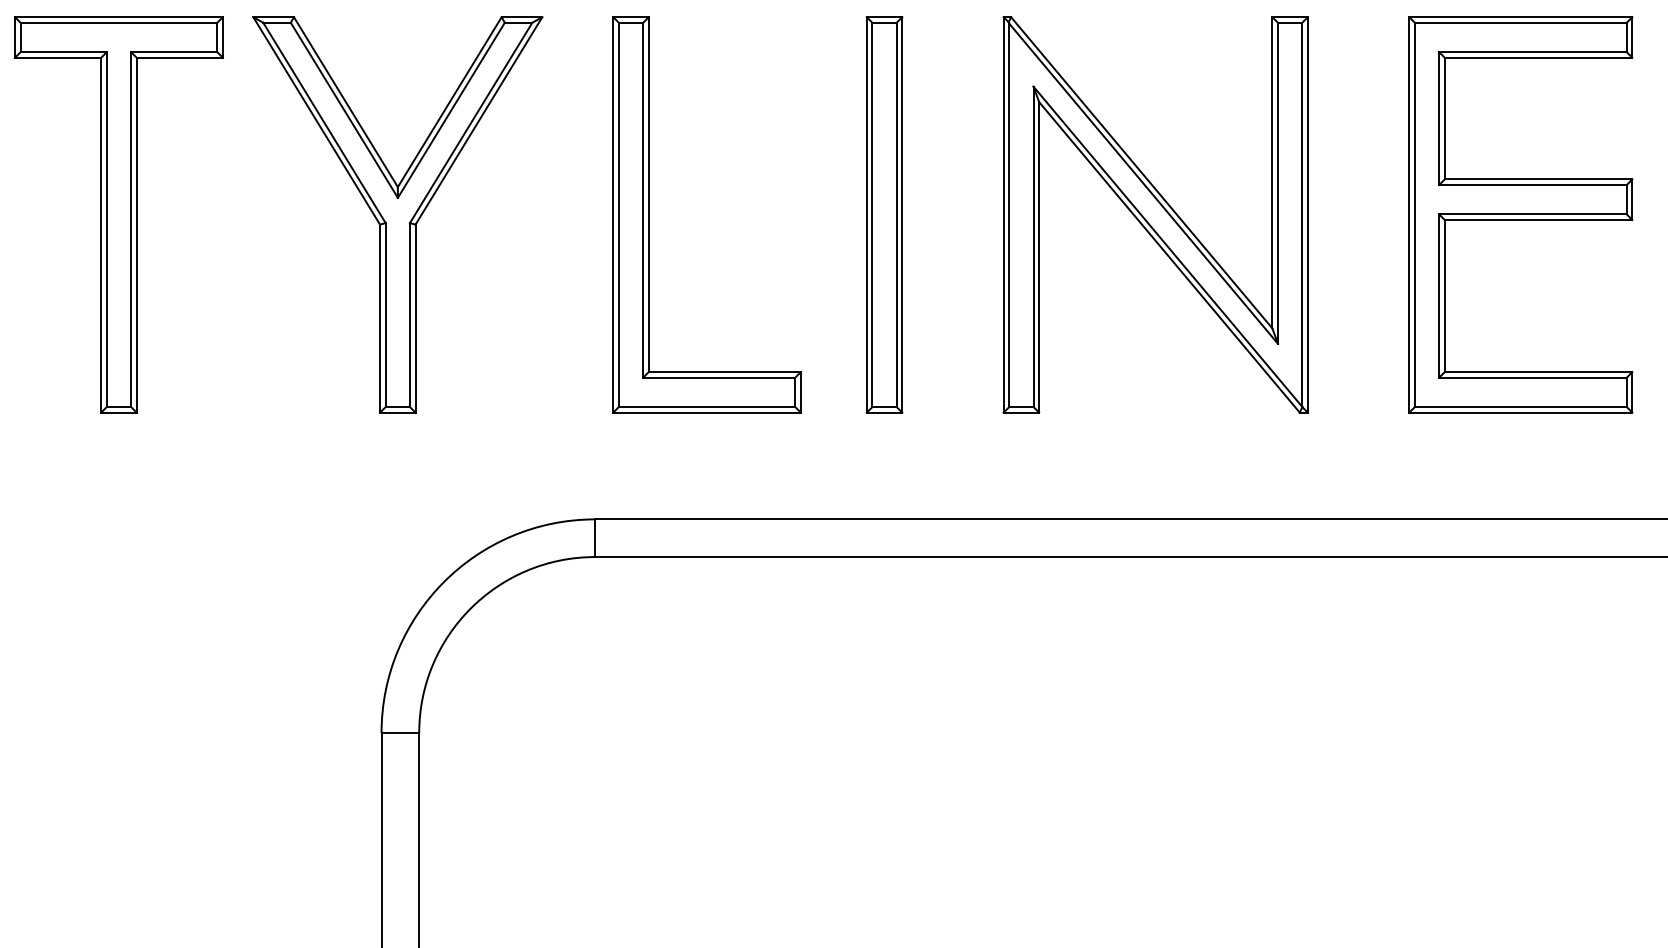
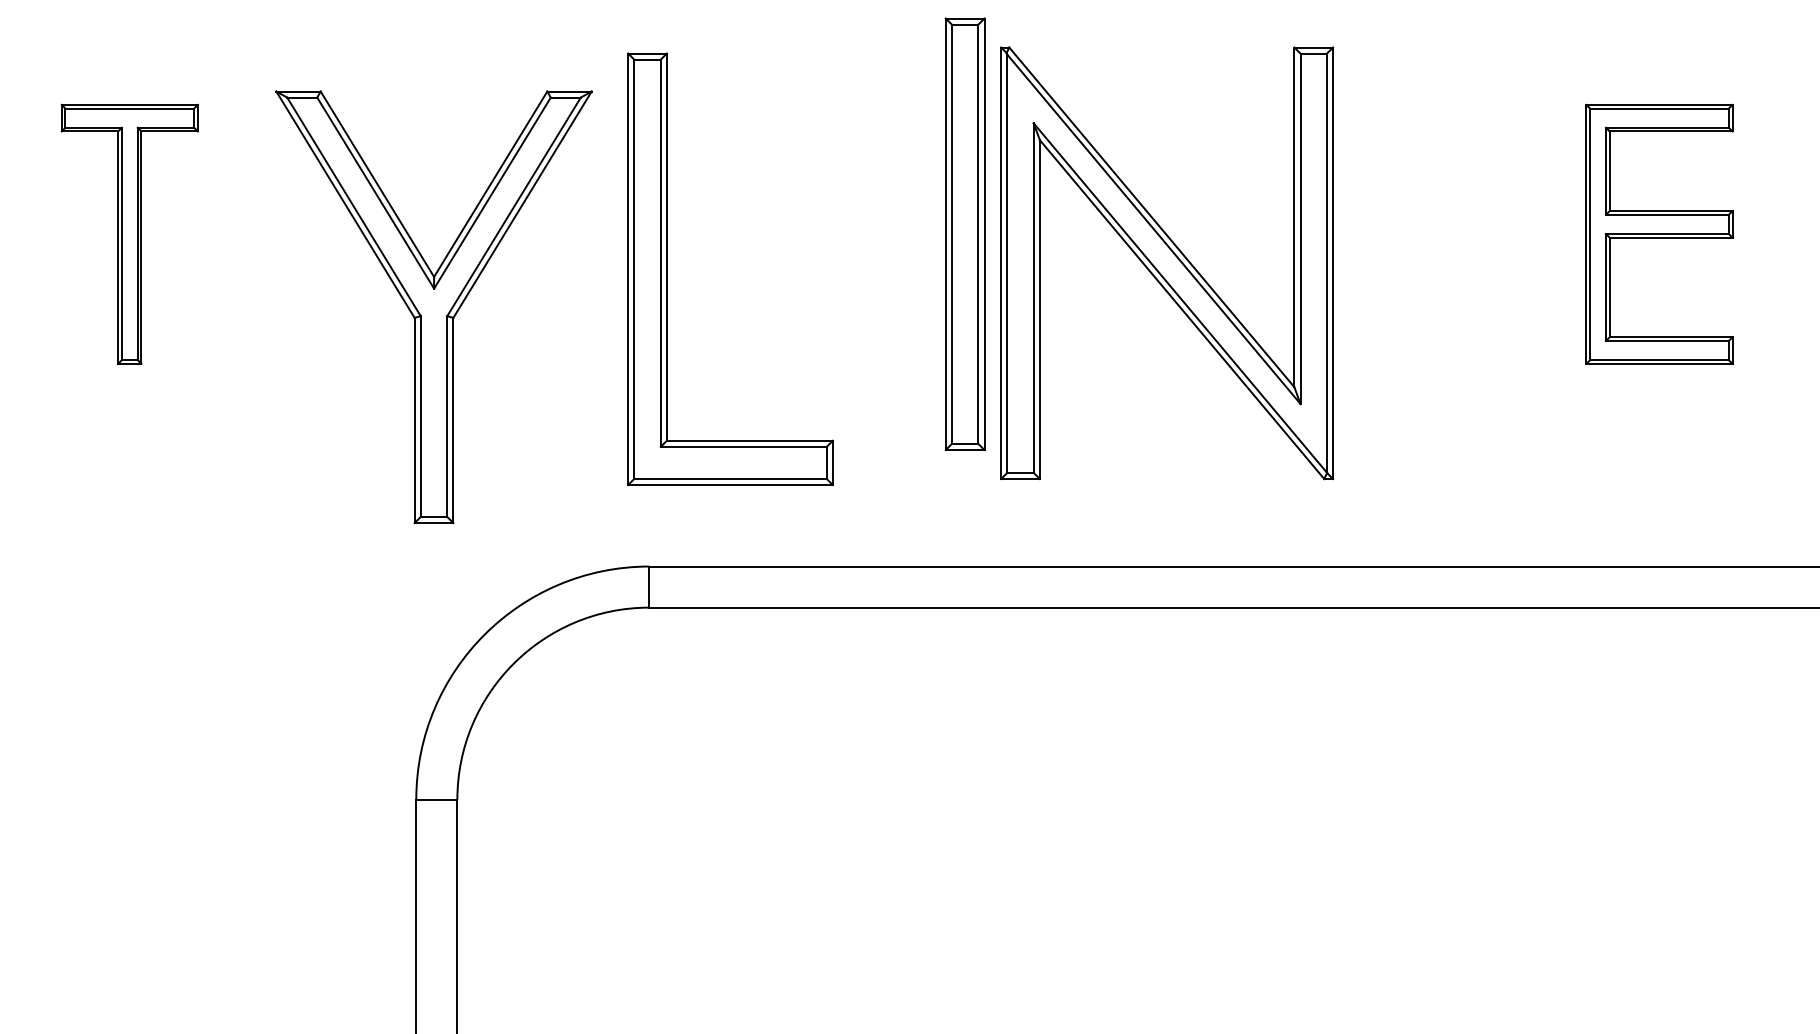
part: (118, 215) -> (129, 234), size x0.6
part: (397, 215) -> (433, 307), moved
part: (649, 215) -> (667, 269), moved
part: (1156, 215) -> (1167, 263), moved
part: (1520, 215) -> (1659, 234), size x0.6

